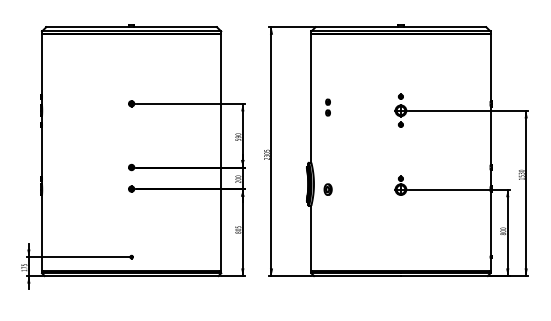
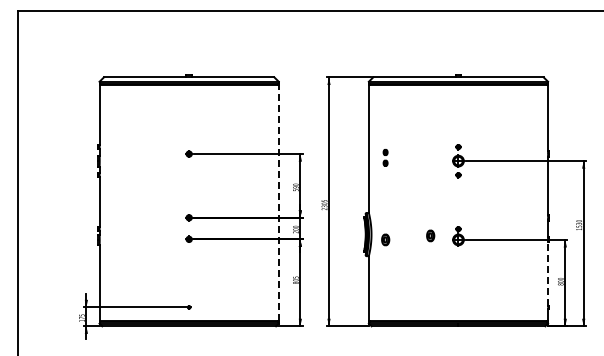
line: (220, 152) -> (278, 202), solid -> dashed
part: (372, 185) -> (430, 235), added
line: (490, 224) -> (548, 274), solid -> dashed

